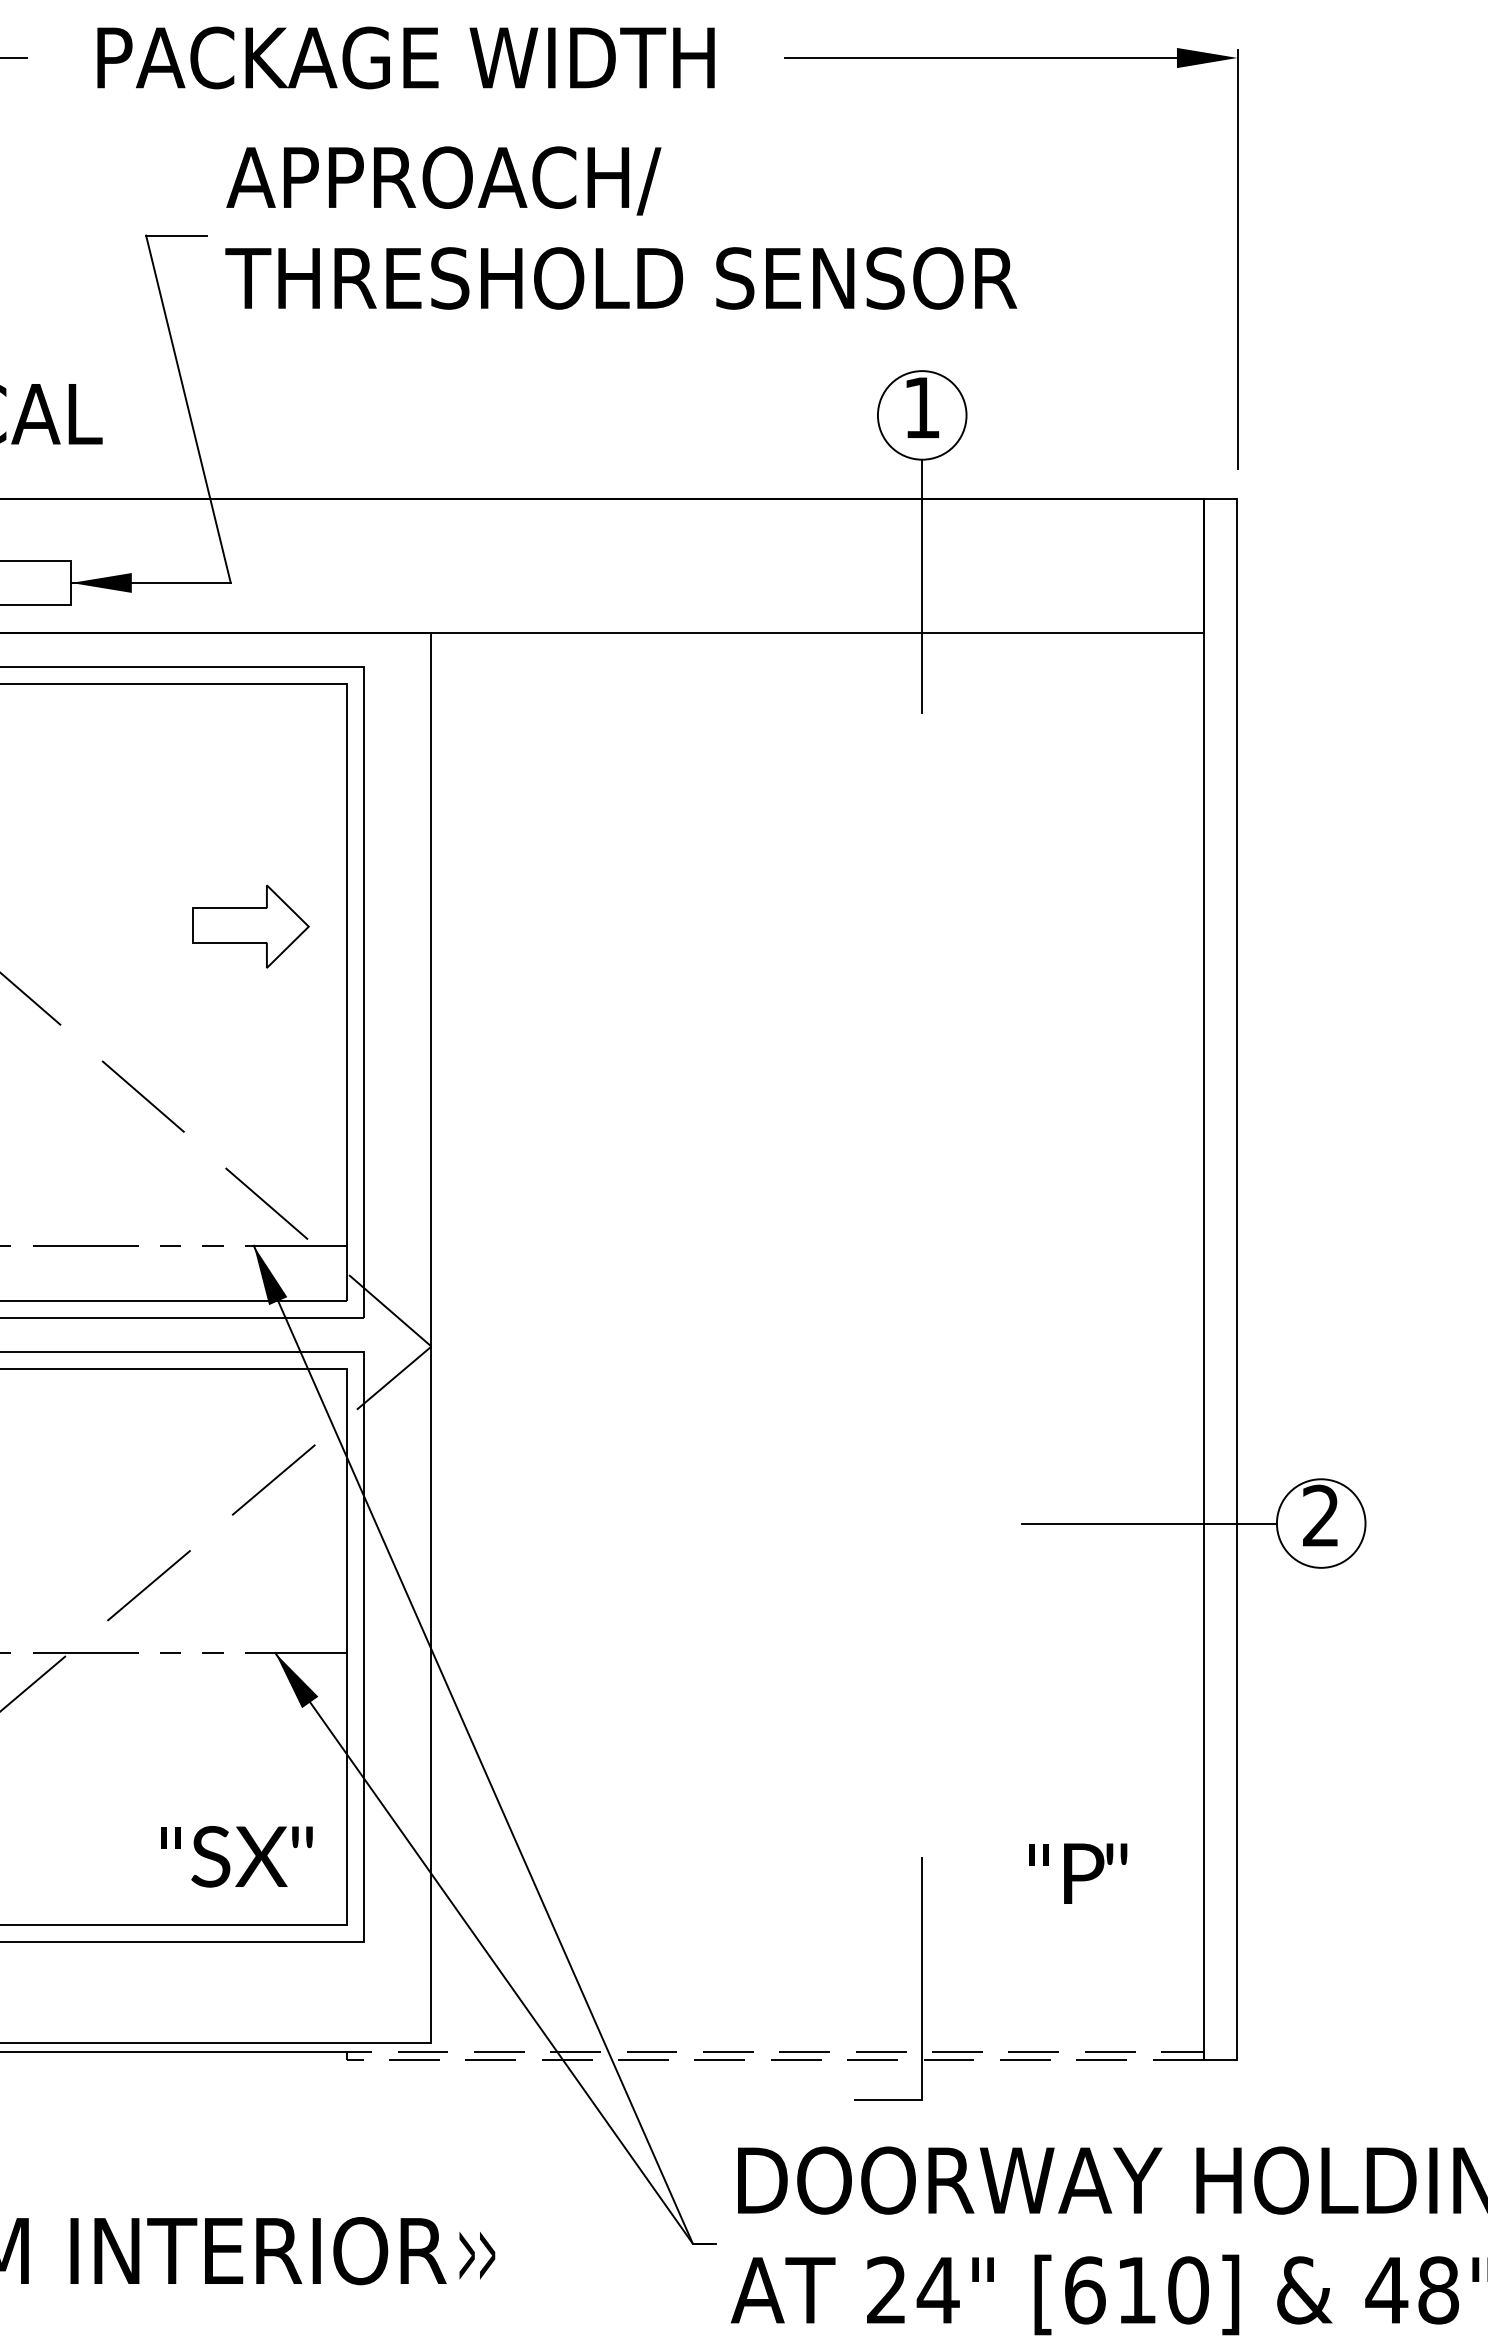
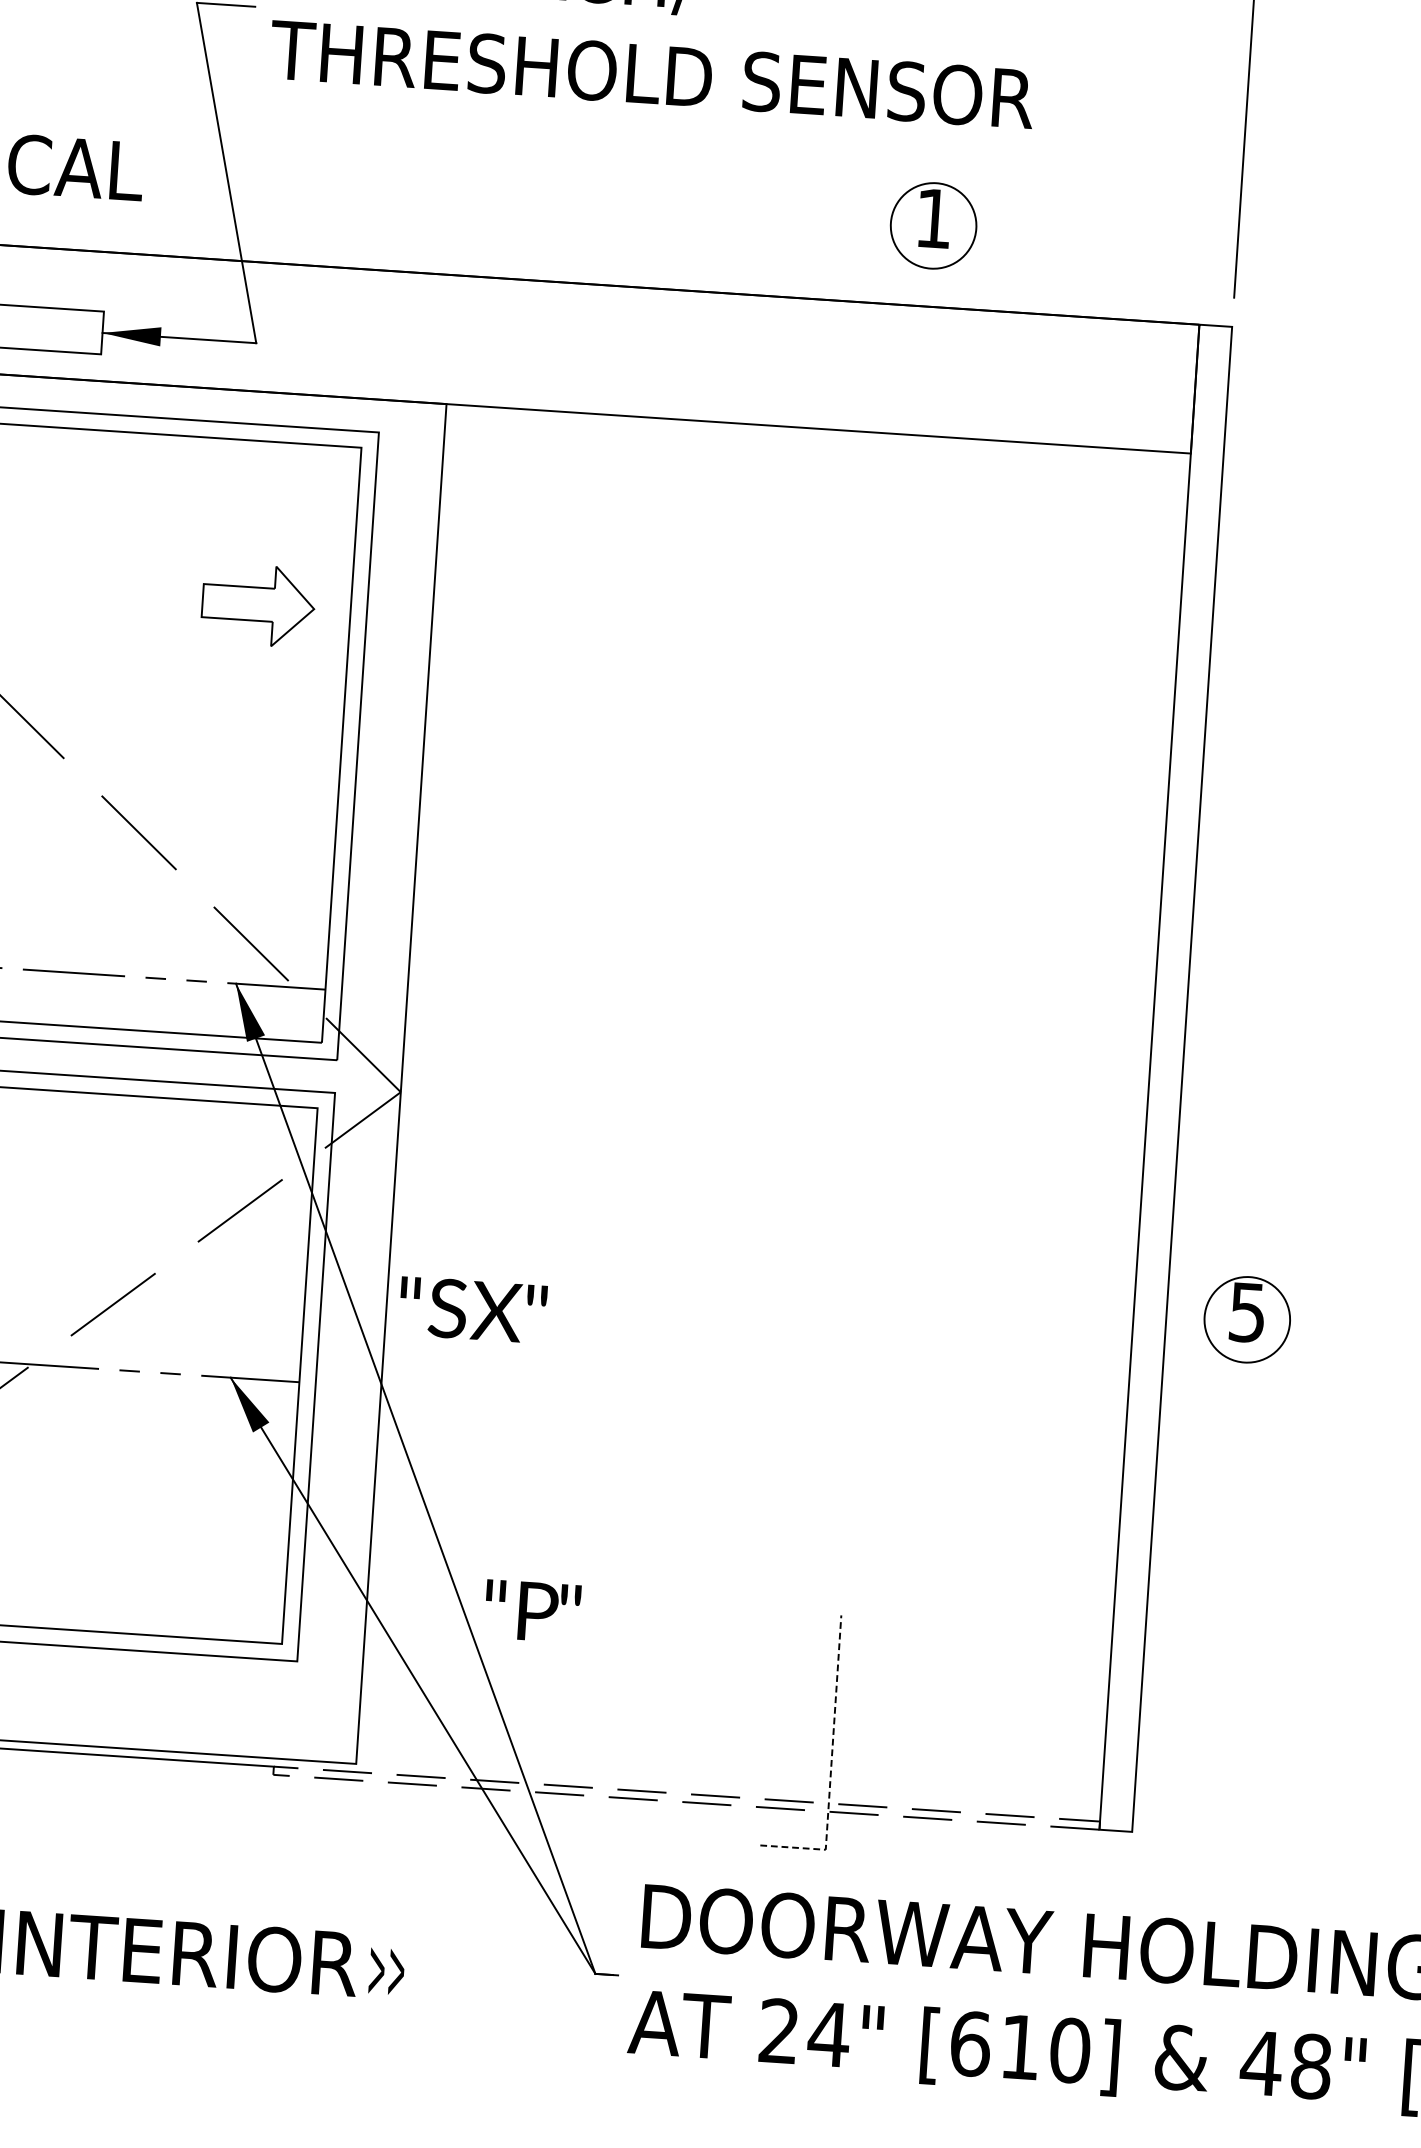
line: (922, 586) -> (922, 390), removed
part: (250, 926) -> (257, 605), moved
text: (1320, 1515) -> (1247, 1312), 2 -> 5
line: (1149, 1523) -> (1081, 1308), removed
text: (236, 1856) -> (472, 1309), moved
text: (1078, 1873) -> (532, 1611), moved
line: (922, 2012) -> (831, 1765), solid -> dashed

